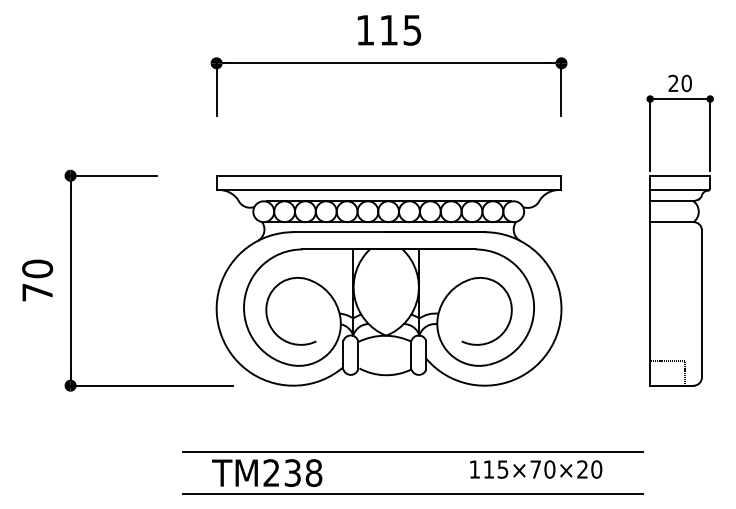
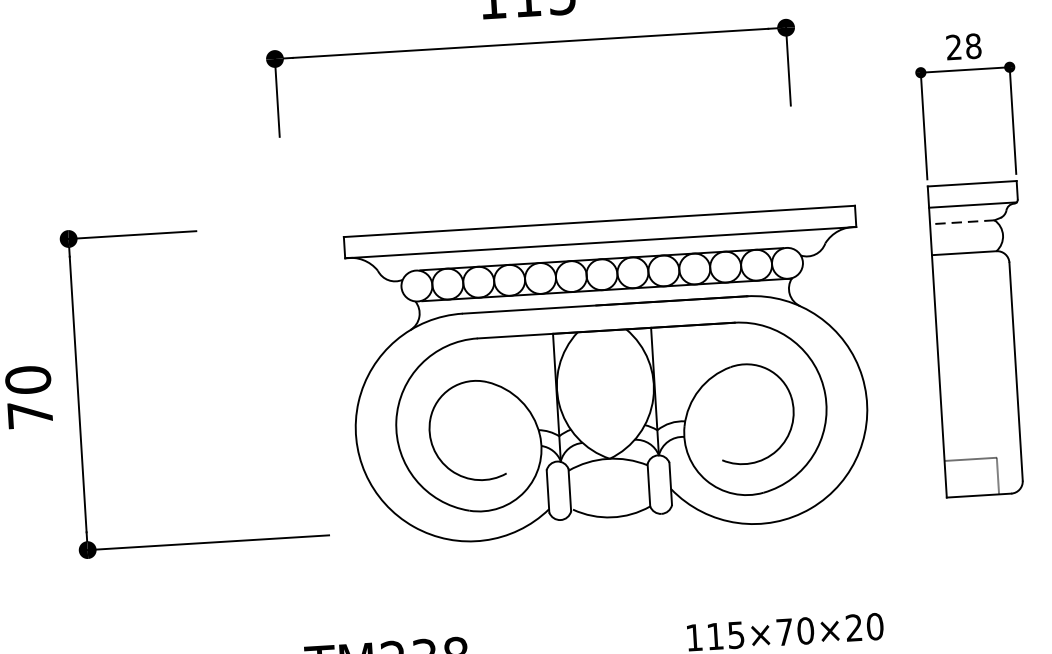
text: (686, 83) -> (973, 46), 20 -> 28
line: (671, 201) -> (961, 222), solid -> dashed
part: (388, 280) -> (608, 376), moved
line: (412, 451) -> (600, 616), removed

